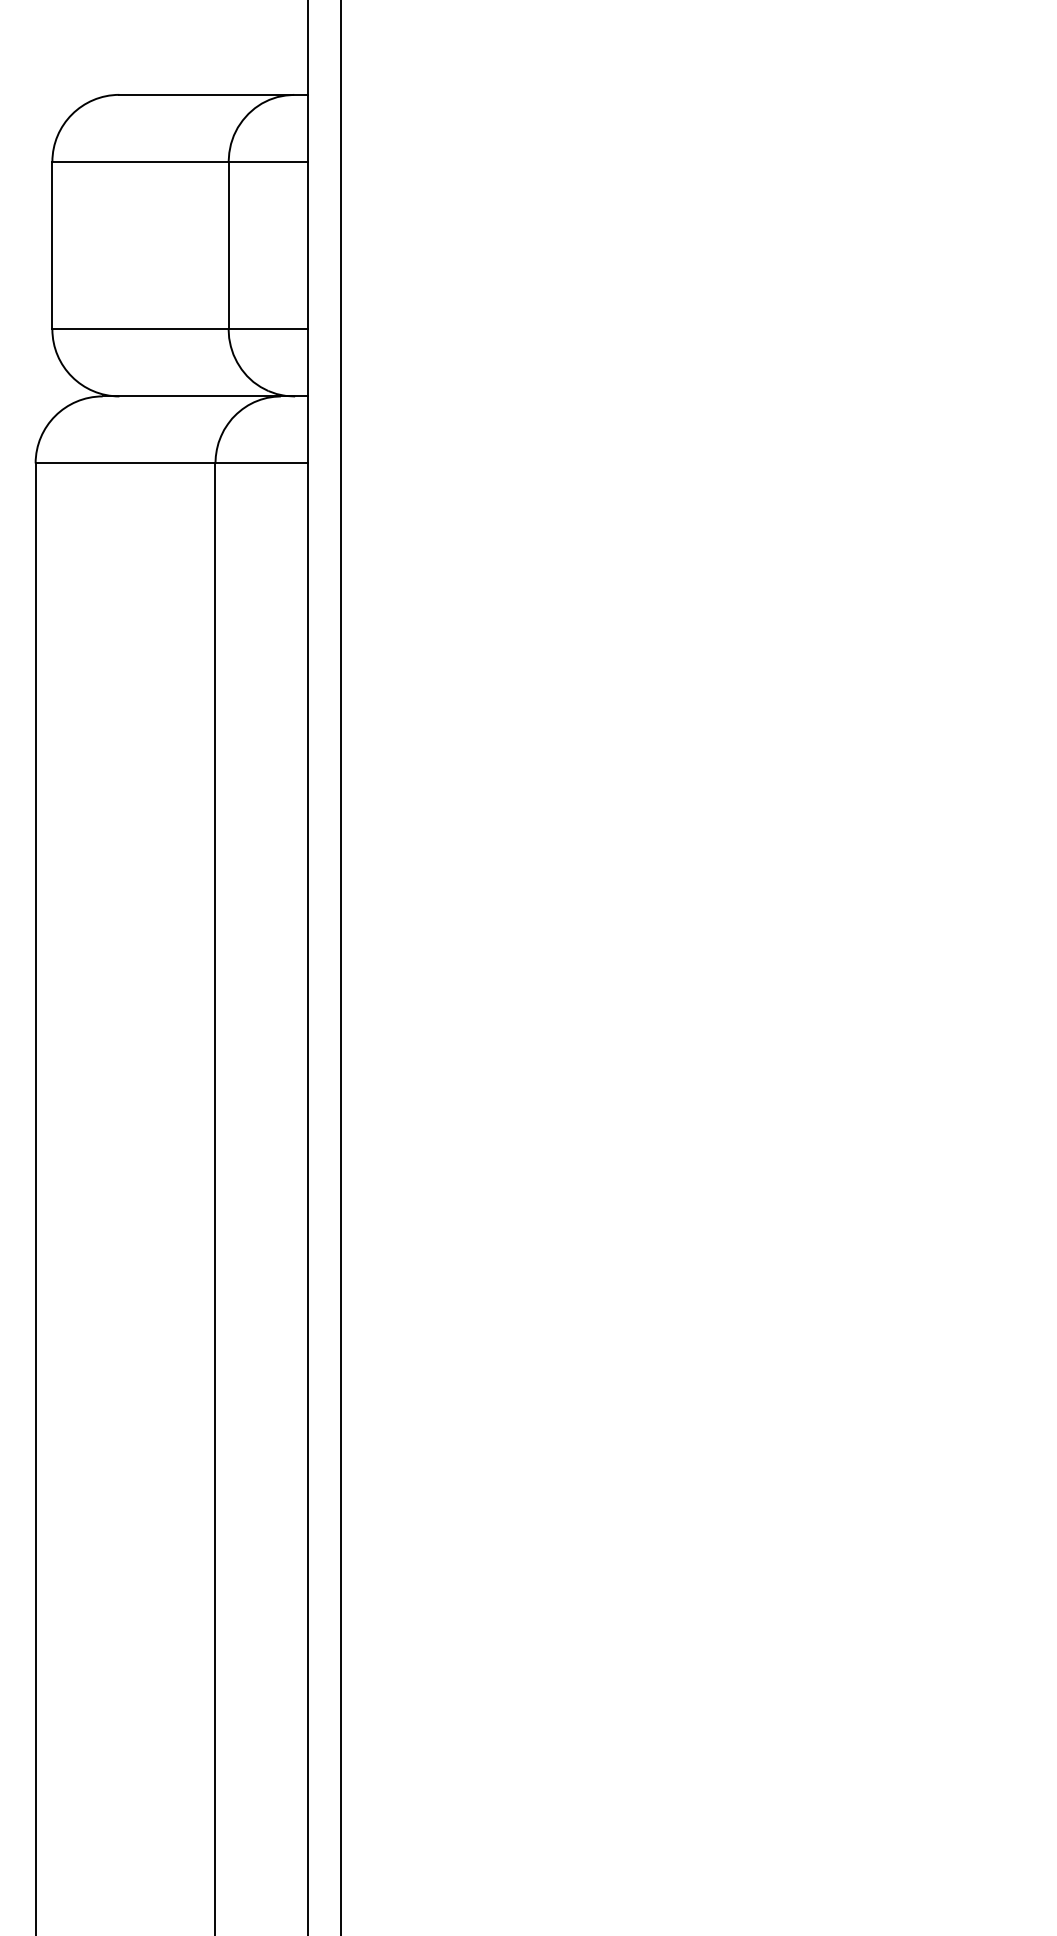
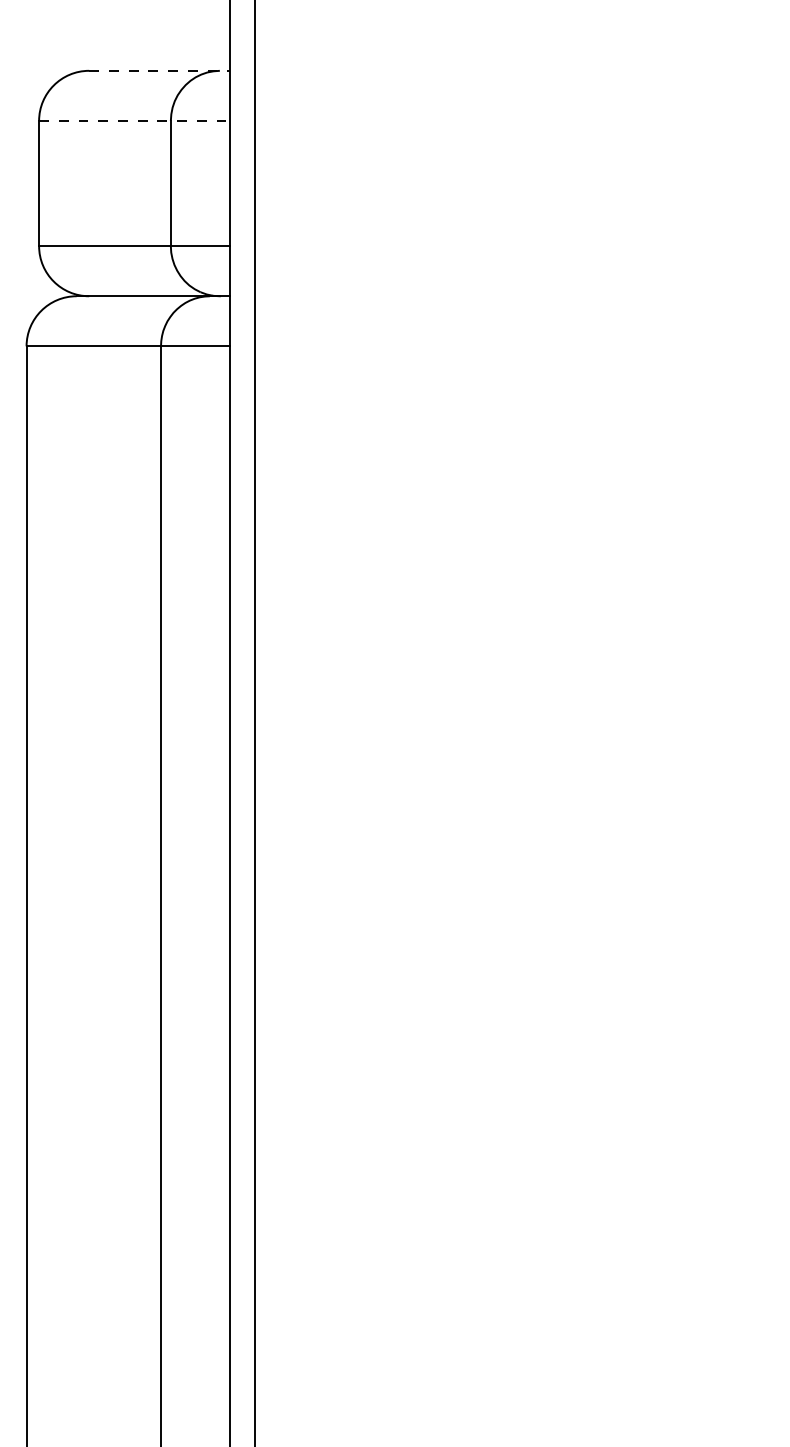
line: (214, 94) -> (160, 70), solid -> dashed
line: (180, 161) -> (134, 120), solid -> dashed

